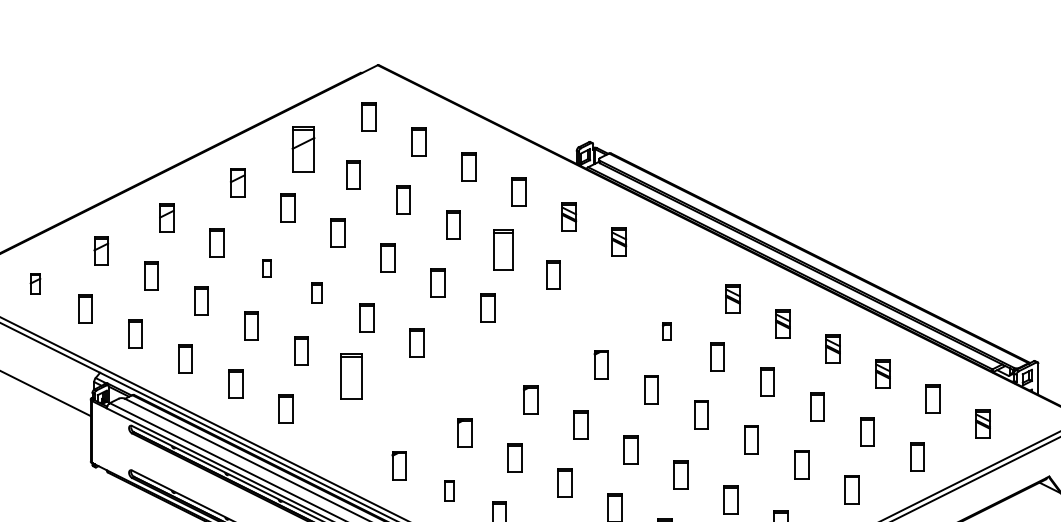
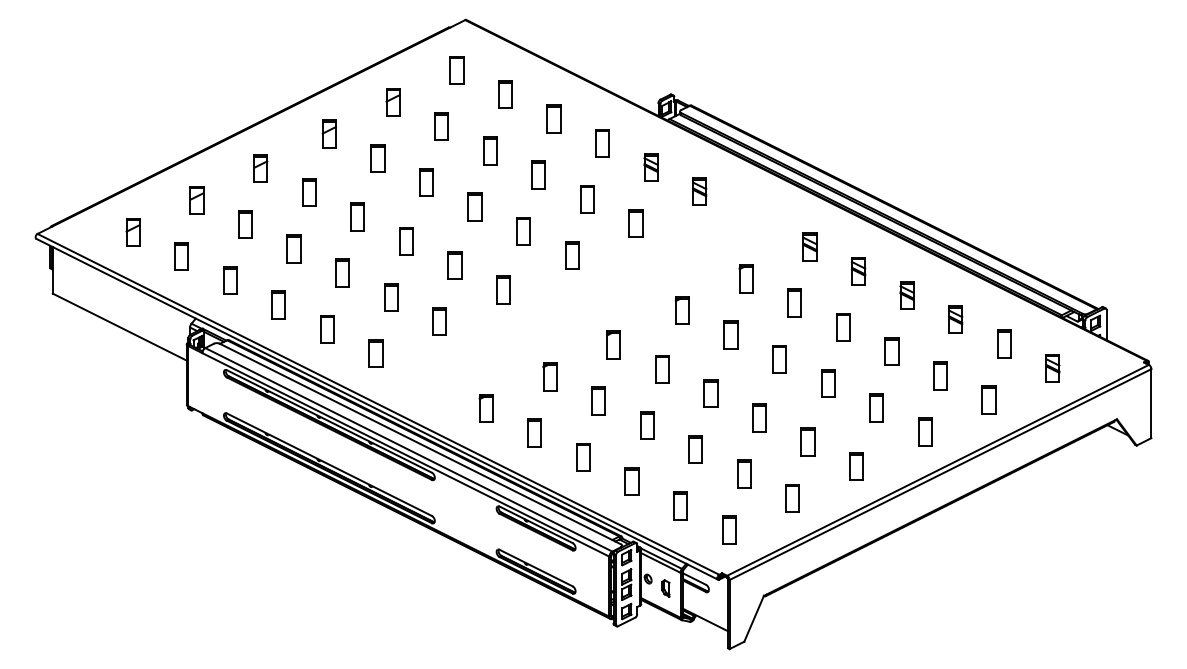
part: (302, 150) -> (392, 102), size x0.62
part: (503, 250) -> (587, 199), size x0.71
part: (266, 267) -> (357, 216), size x1.67
part: (34, 284) -> (132, 232), size x1.43
part: (317, 293) -> (406, 241), size x1.43
part: (666, 331) -> (745, 278), size x1.67
part: (351, 375) -> (439, 321), size x0.62
part: (449, 490) -> (534, 432), size x1.43

